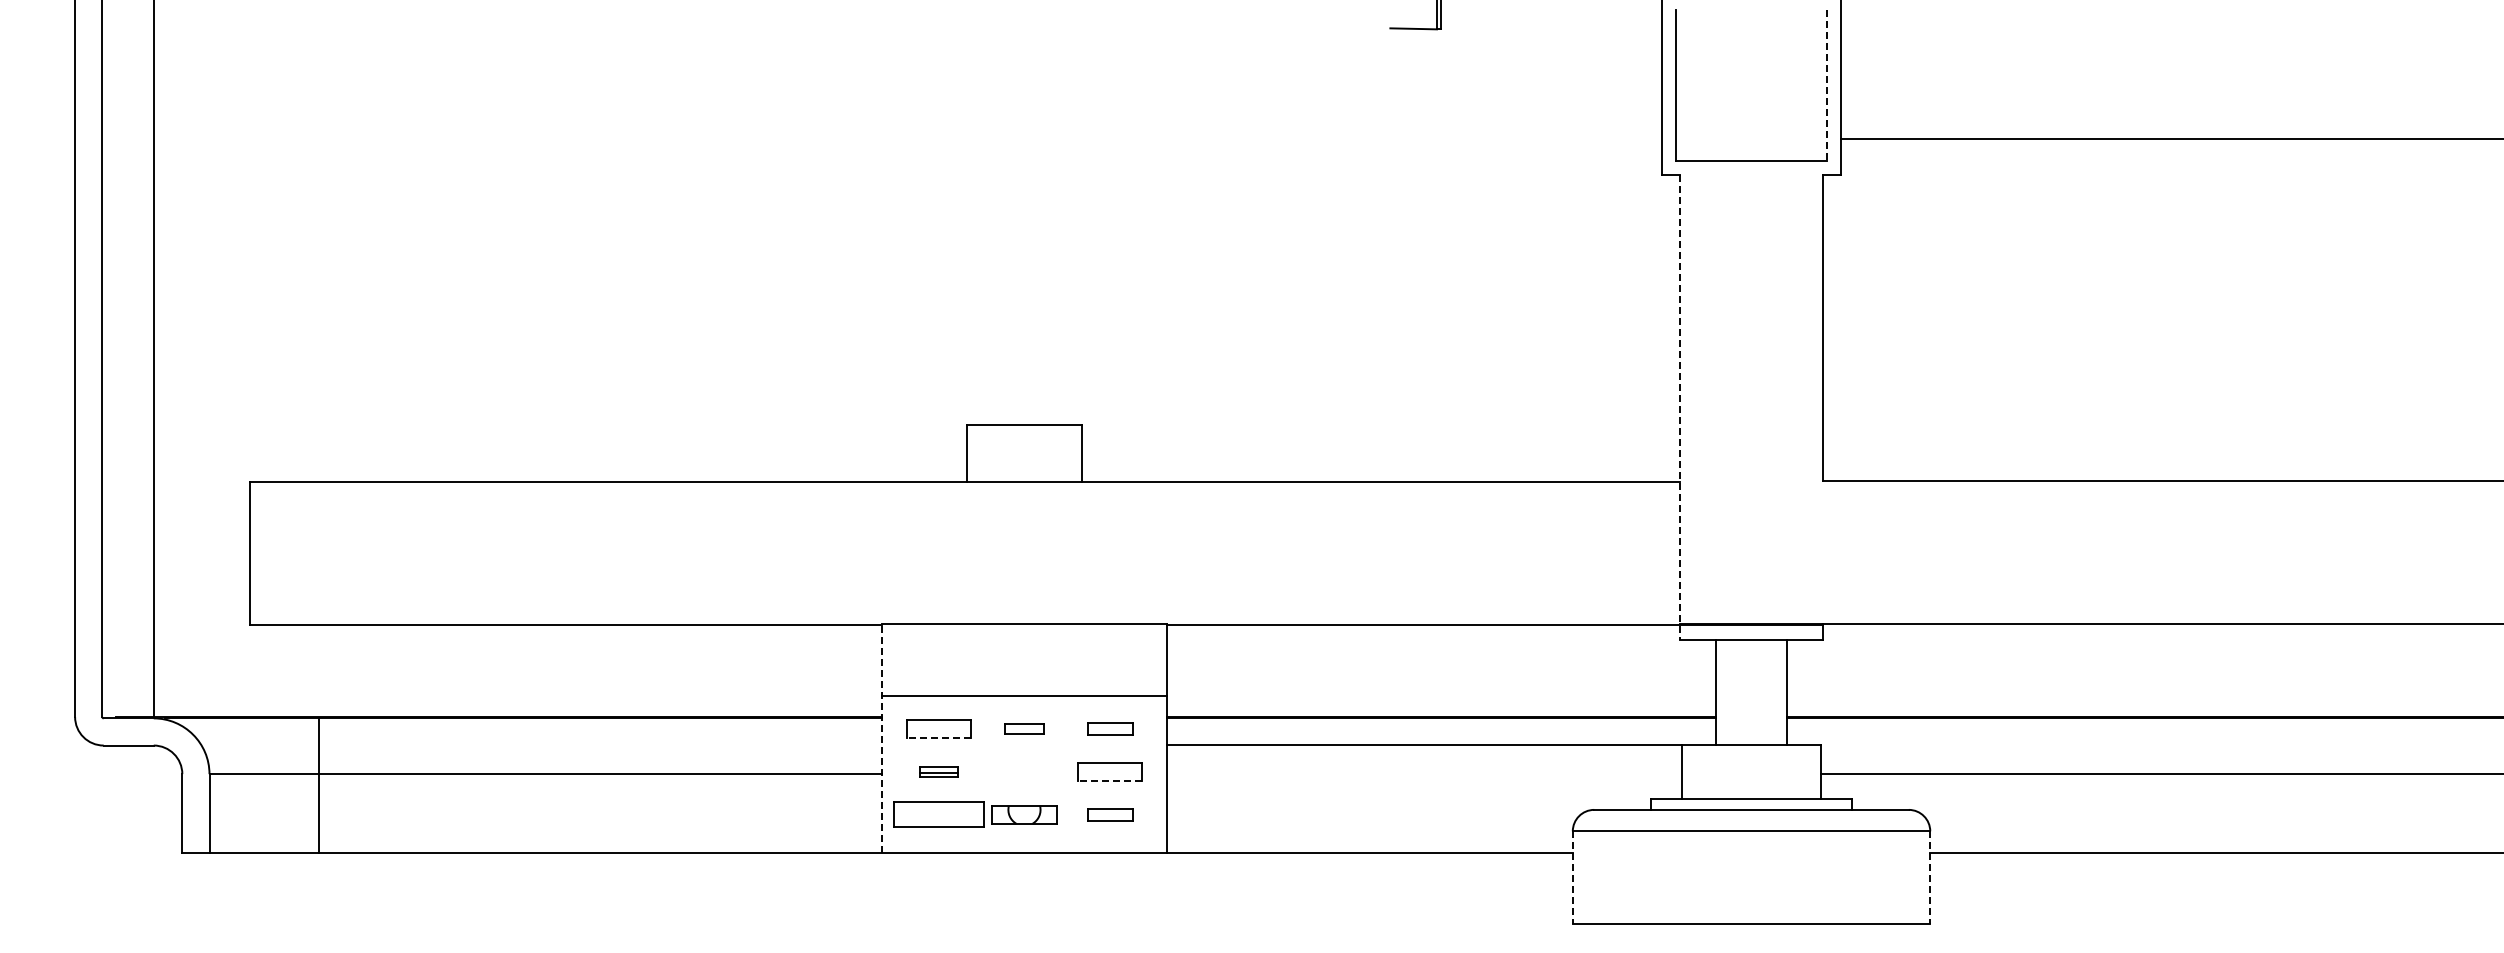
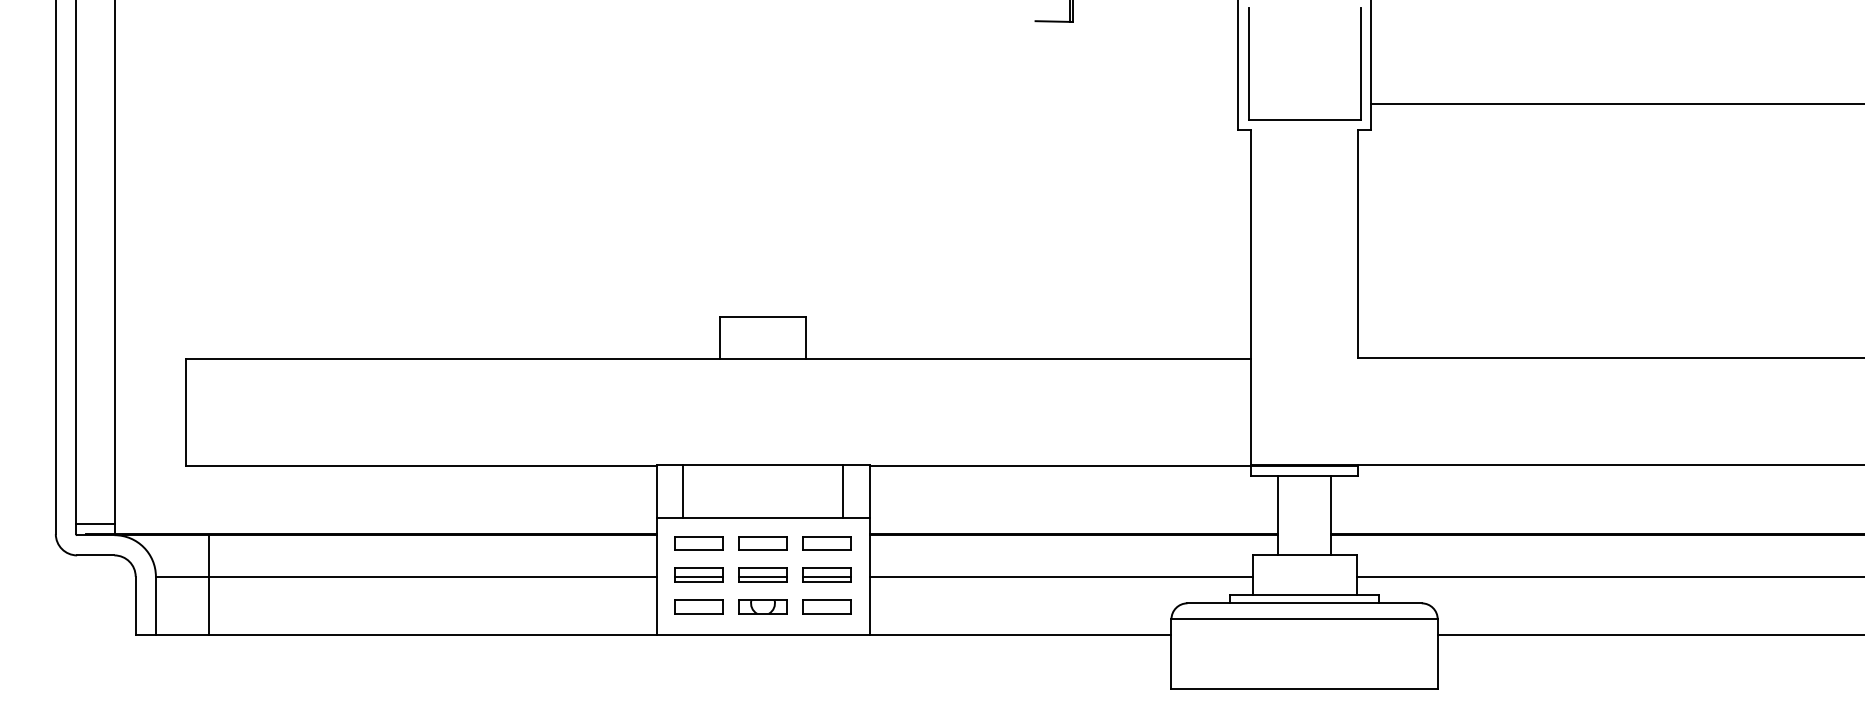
line: (1826, 86) -> (1360, 64), dashed -> solid
line: (1680, 407) -> (1251, 303), dashed -> solid
line: (917, 659) -> (683, 491), added
line: (1131, 659) -> (842, 491), added
line: (128, 702) -> (95, 523), added
part: (1024, 728) -> (763, 542), size x1.67
part: (1109, 728) -> (826, 542), size x1.43
line: (881, 737) -> (656, 549), dashed -> solid
line: (938, 738) -> (698, 550), dashed -> solid
line: (1424, 745) -> (1060, 576), moved
part: (938, 771) -> (698, 574), size x1.67
part: (1024, 771) -> (763, 574), added
line: (1110, 774) -> (827, 576), added
line: (1109, 780) -> (826, 581), dashed -> solid
line: (318, 785) -> (208, 585), moved
part: (938, 814) -> (698, 606), size x0.71
part: (1109, 814) -> (826, 606), size x1.43
line: (1572, 878) -> (1171, 654), dashed -> solid
line: (1930, 878) -> (1437, 654), dashed -> solid

